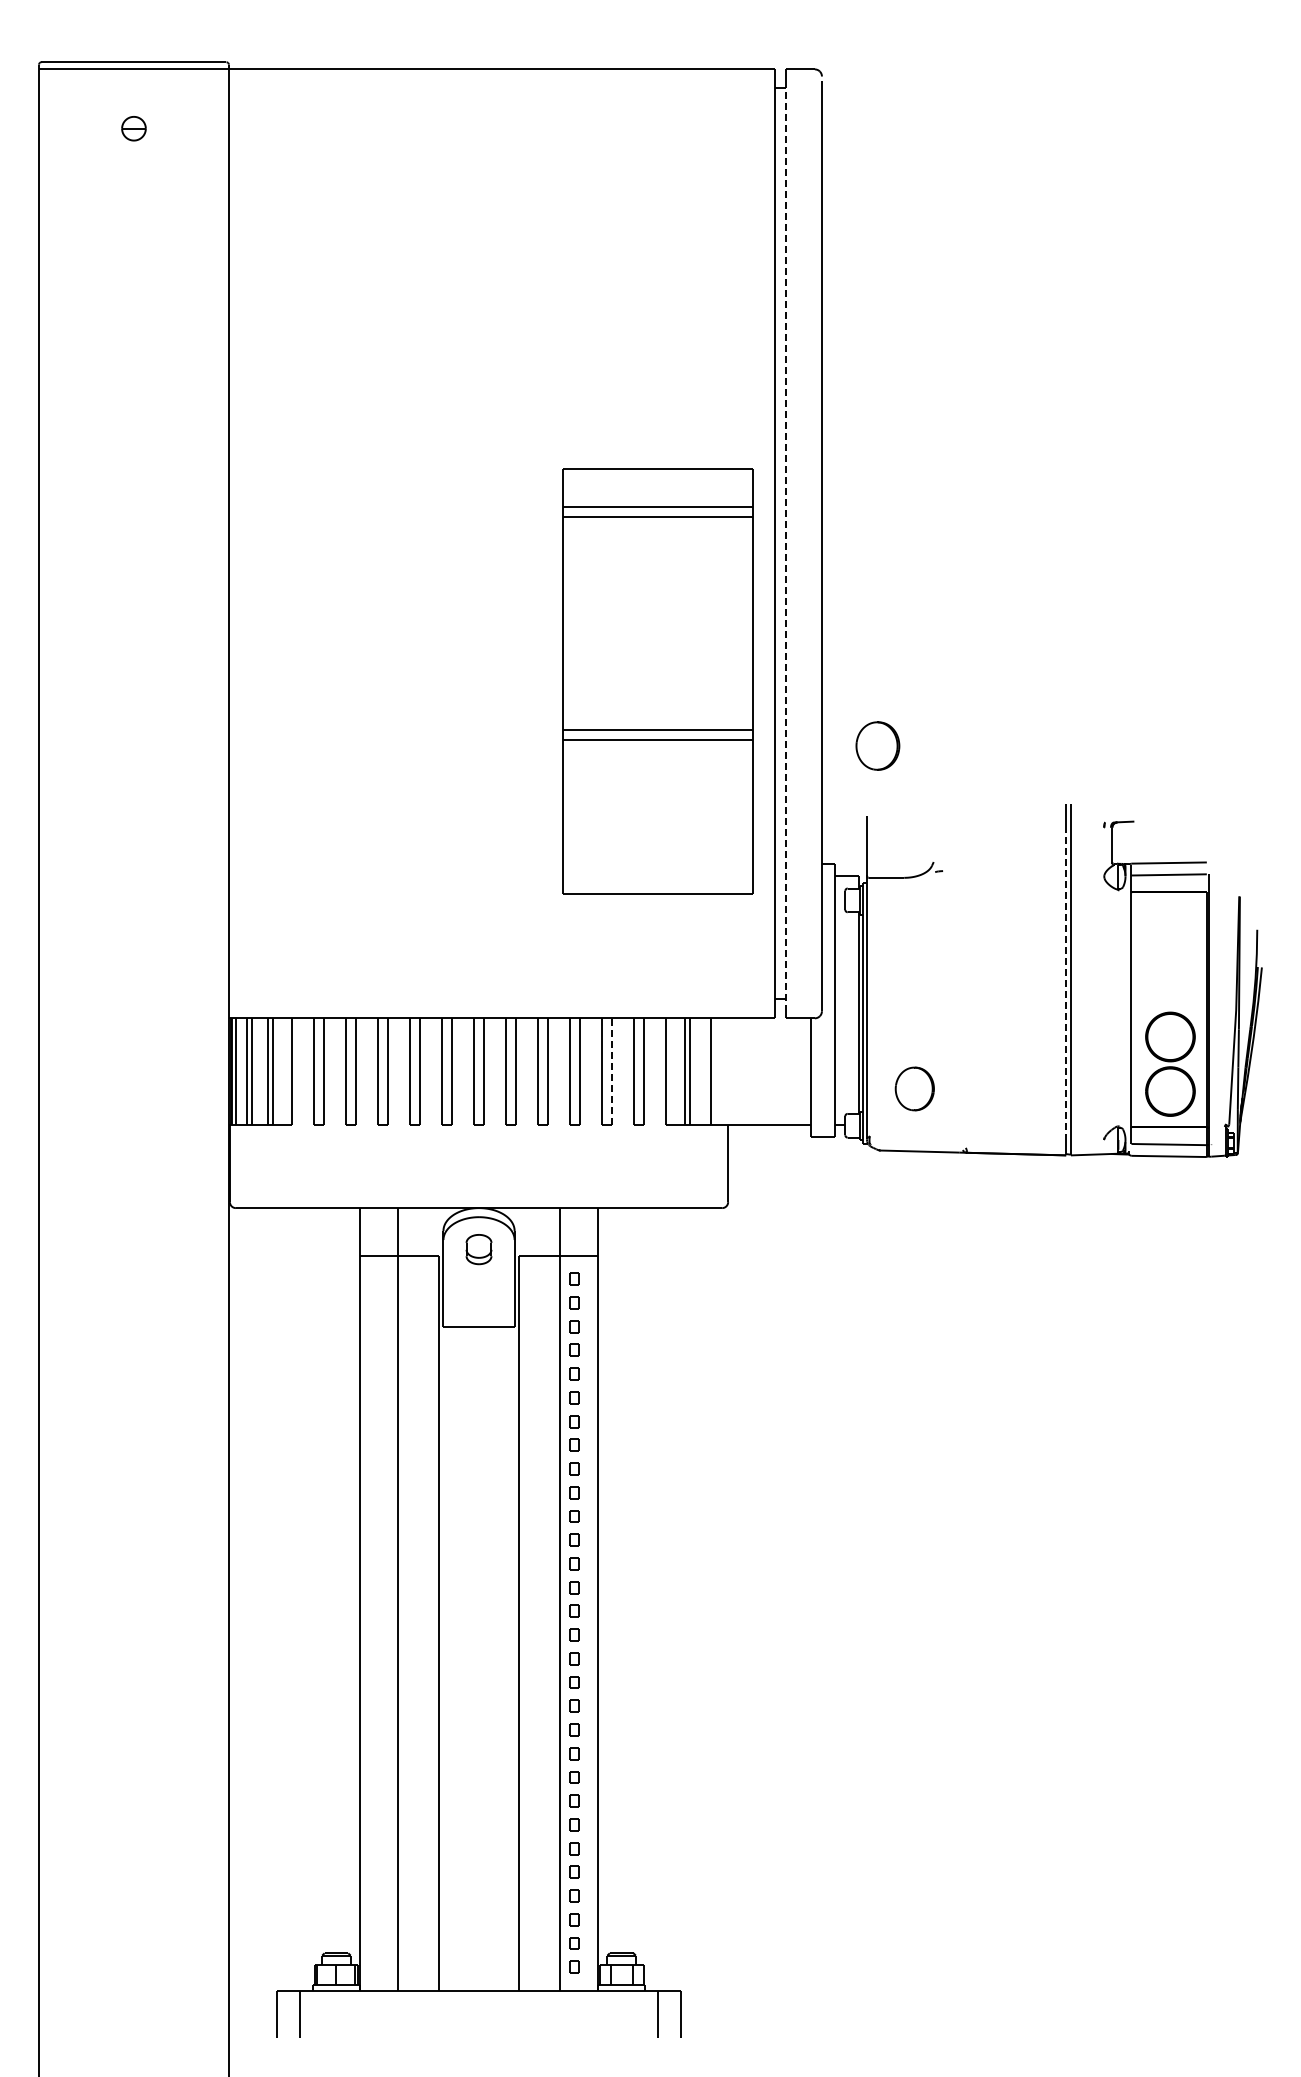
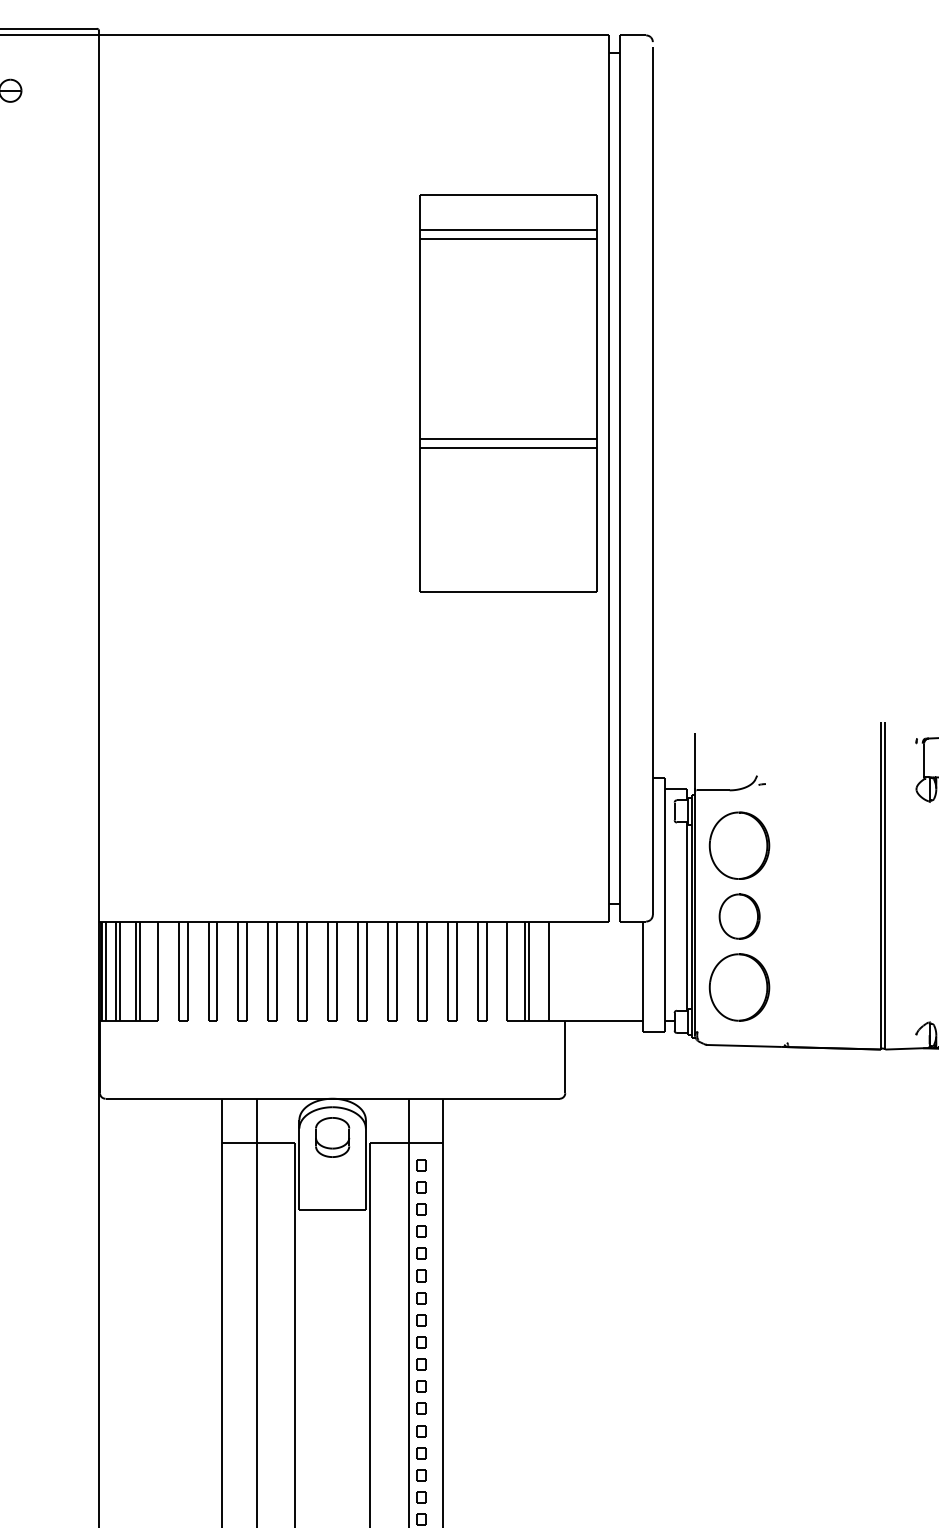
line: (786, 543) -> (619, 478), dashed -> solid
part: (657, 681) -> (508, 393), moved
part: (877, 745) -> (739, 916), moved
part: (914, 936) -> (739, 845), added
line: (1066, 984) -> (881, 889), dashed -> solid
line: (611, 1071) -> (456, 971), dashed -> solid
part: (914, 1088) -> (739, 987), size x1.67
part: (478, 1249) -> (332, 1137), size x1.43

